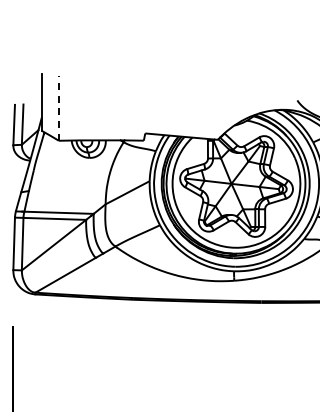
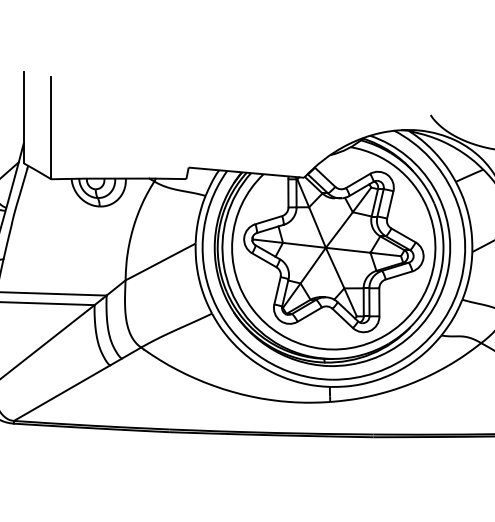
line: (58, 108) -> (50, 127), dashed -> solid

